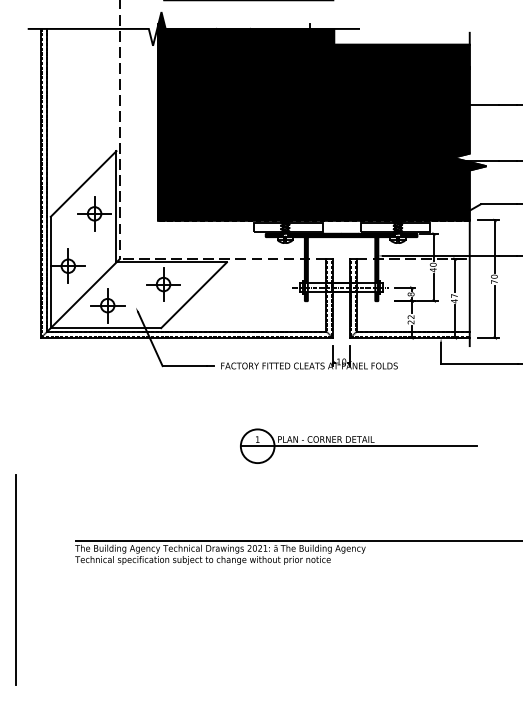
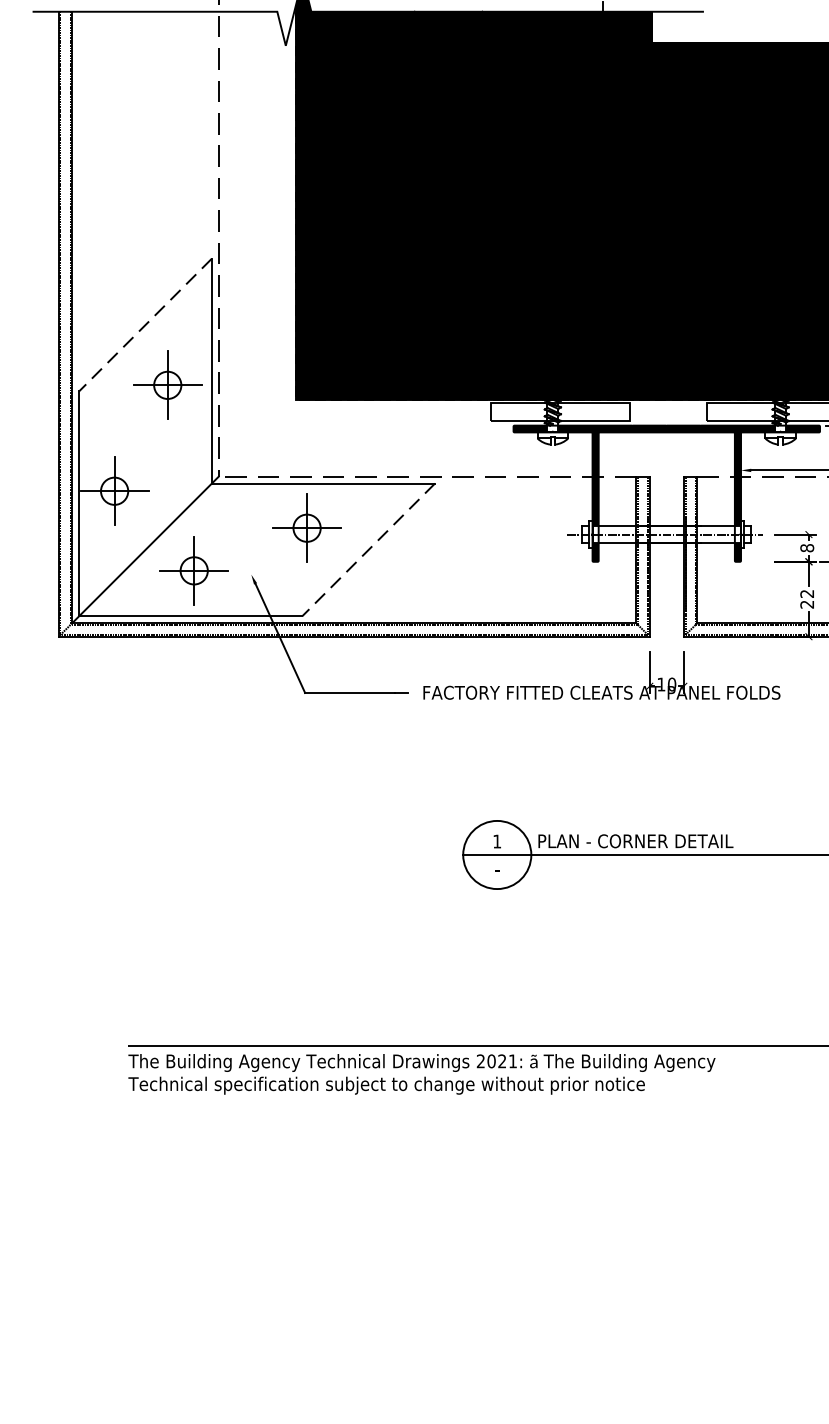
line: (83, 184) -> (145, 326), solid -> dashed
line: (193, 295) -> (367, 550), solid -> dashed
line: (15, 579) -> (7, 1124), removed

